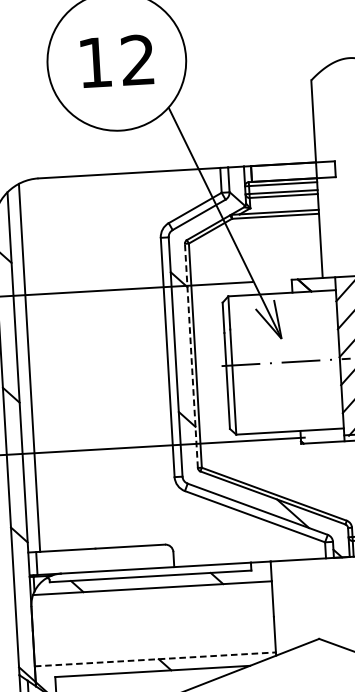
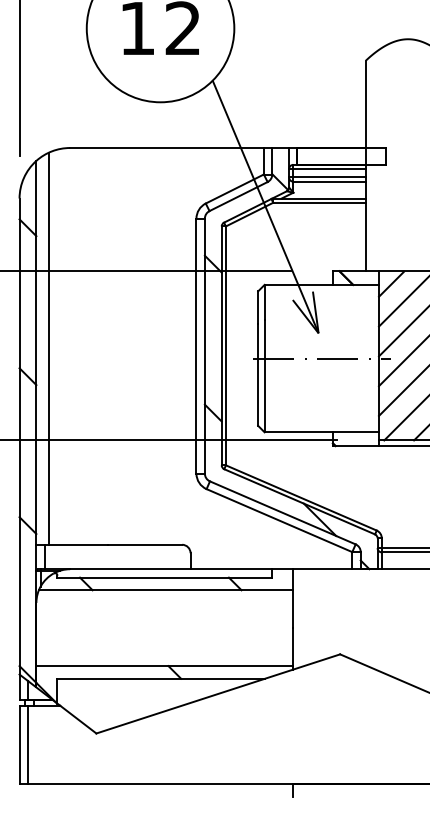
line: (191, 355) -> (221, 345), dashed -> solid
line: (155, 659) -> (165, 666), dashed -> solid

